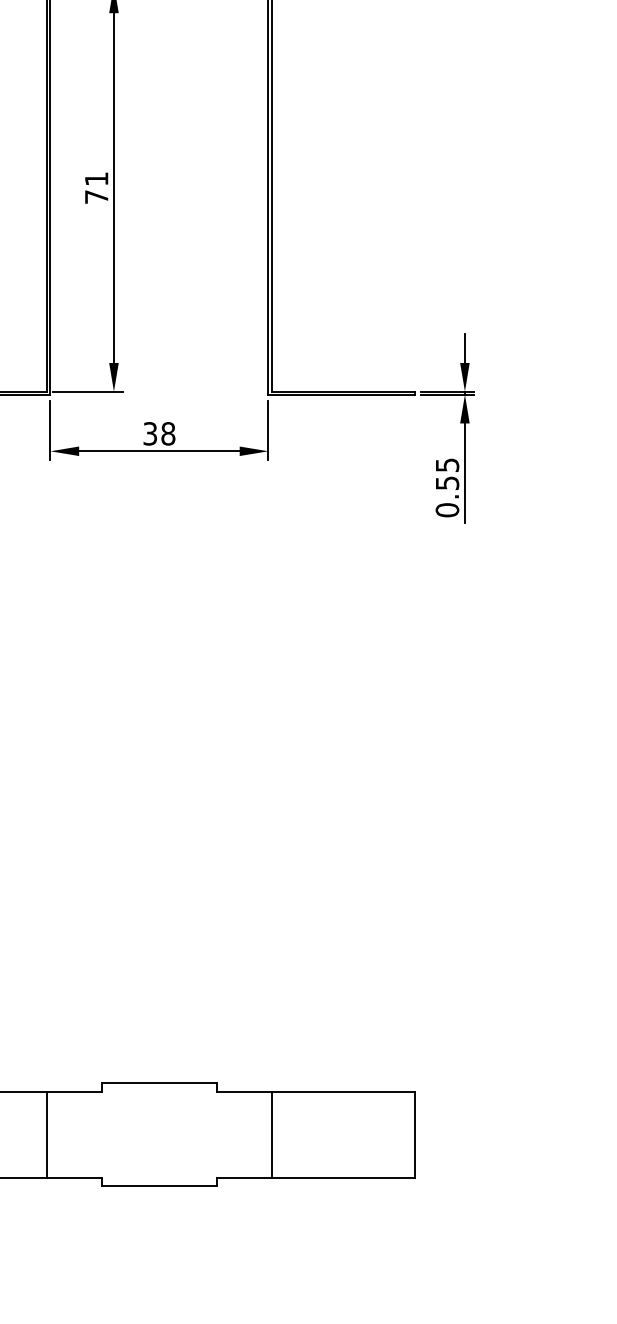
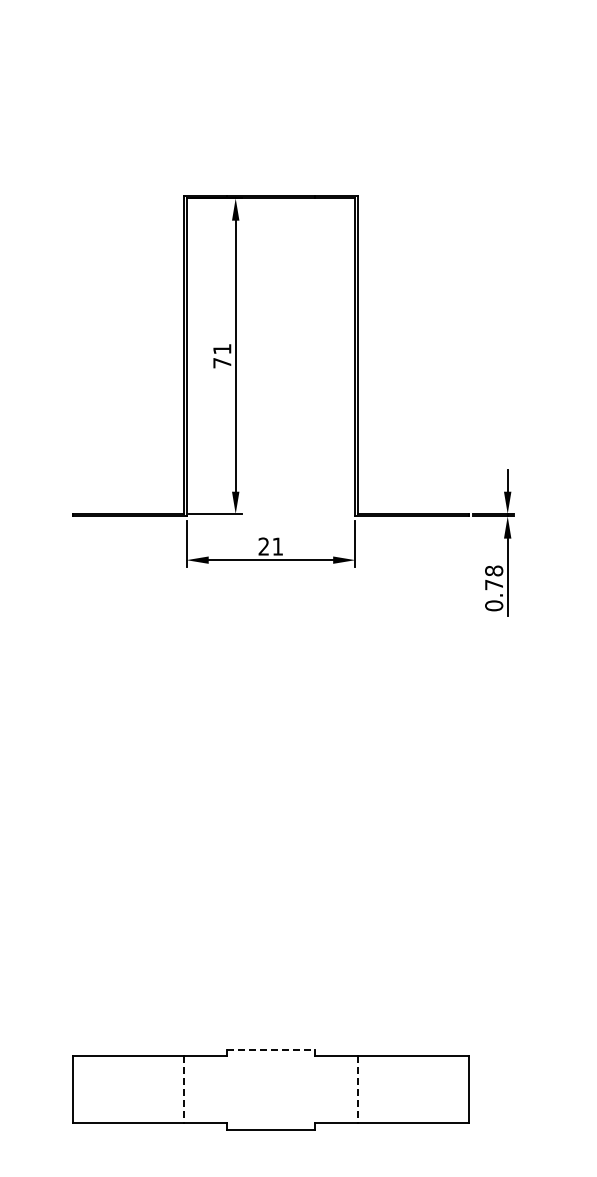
text: (158, 433) -> (270, 546), 38 -> 21
text: (447, 473) -> (494, 577), 0.55 -> 0.78
line: (160, 1082) -> (271, 1049), solid -> dashed
line: (47, 1135) -> (184, 1090), solid -> dashed
line: (271, 1135) -> (357, 1090), solid -> dashed

